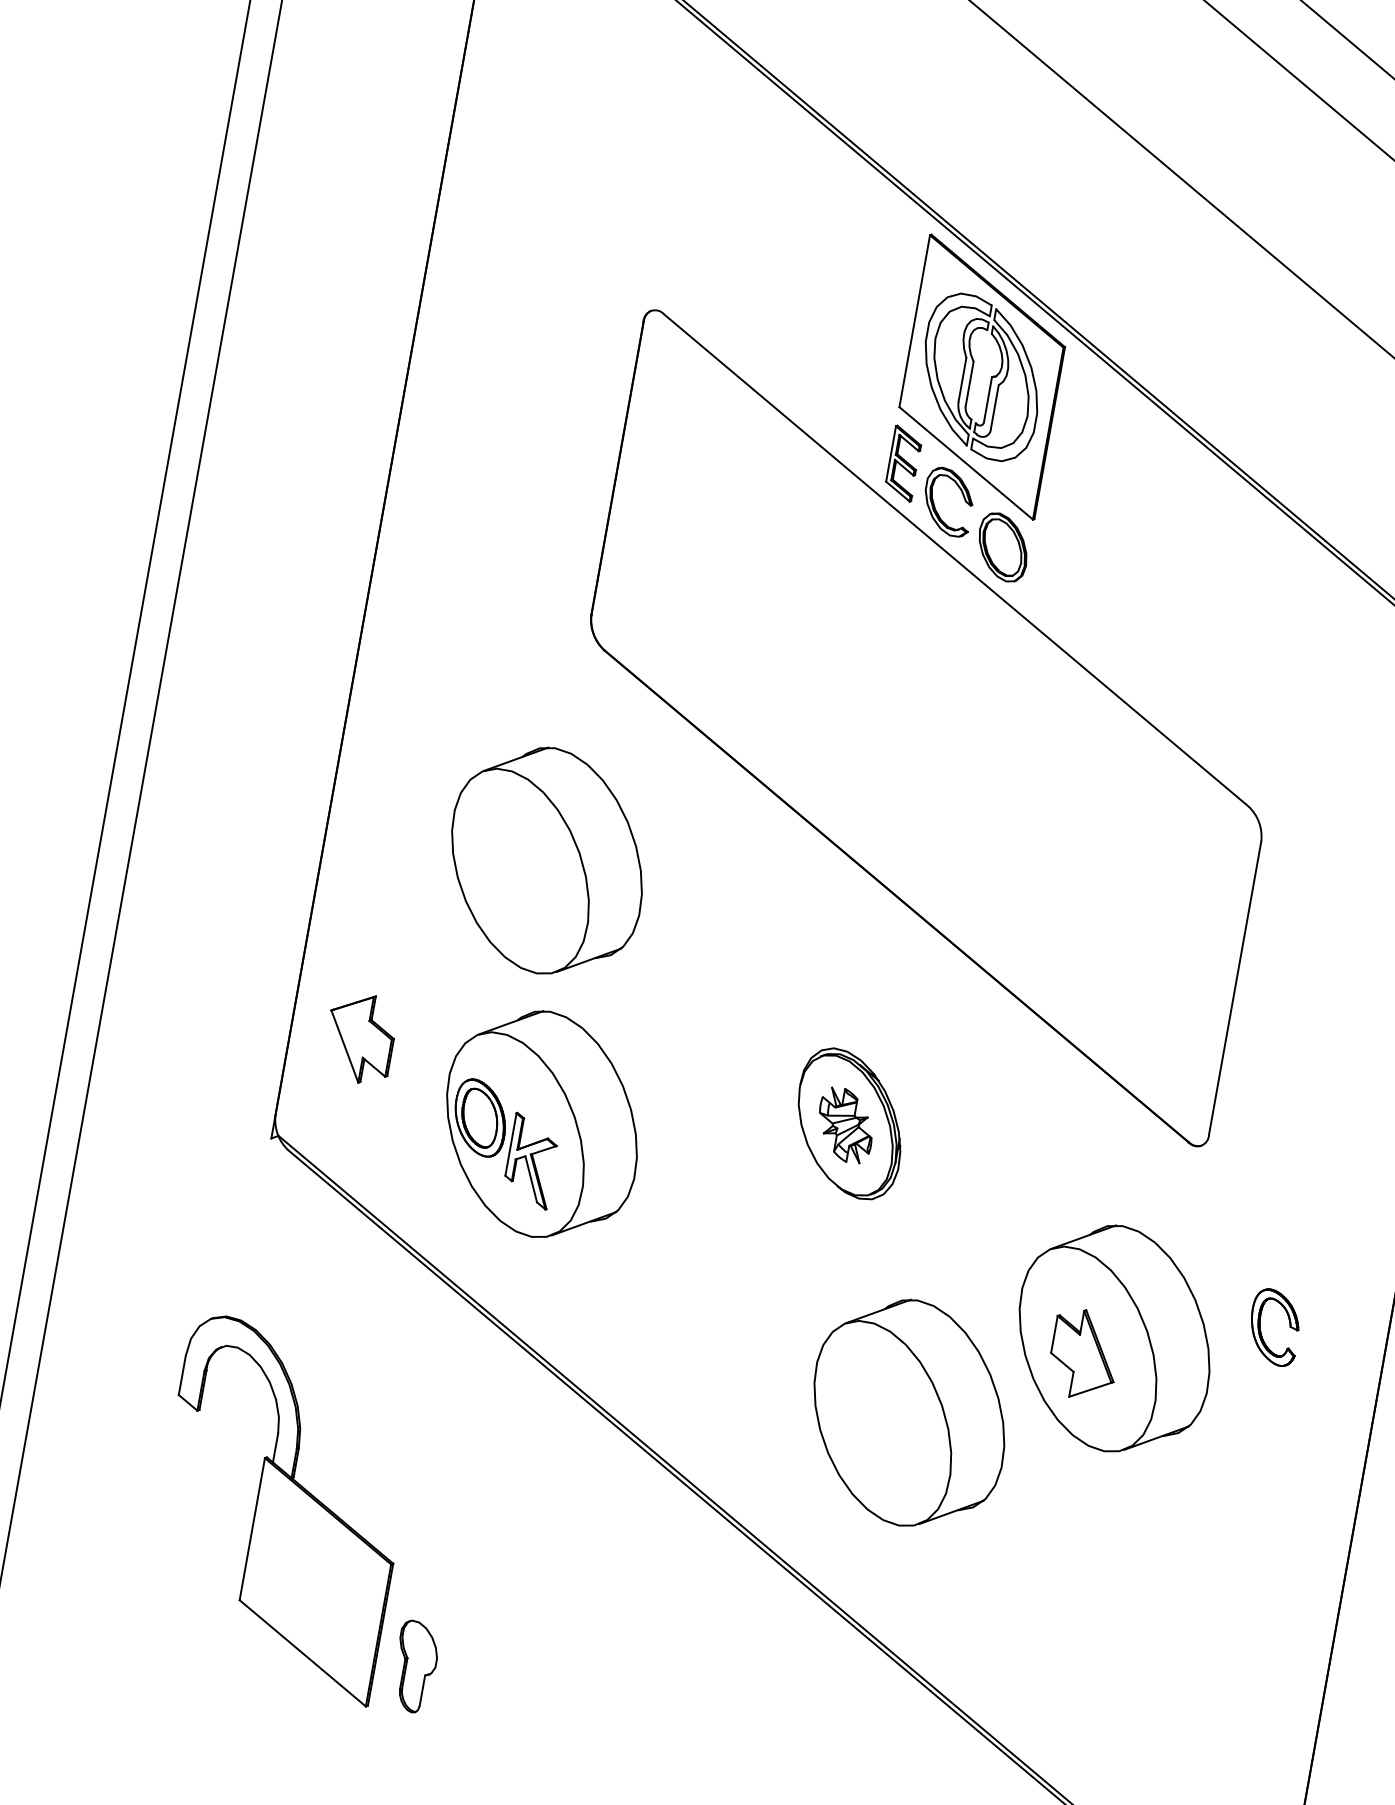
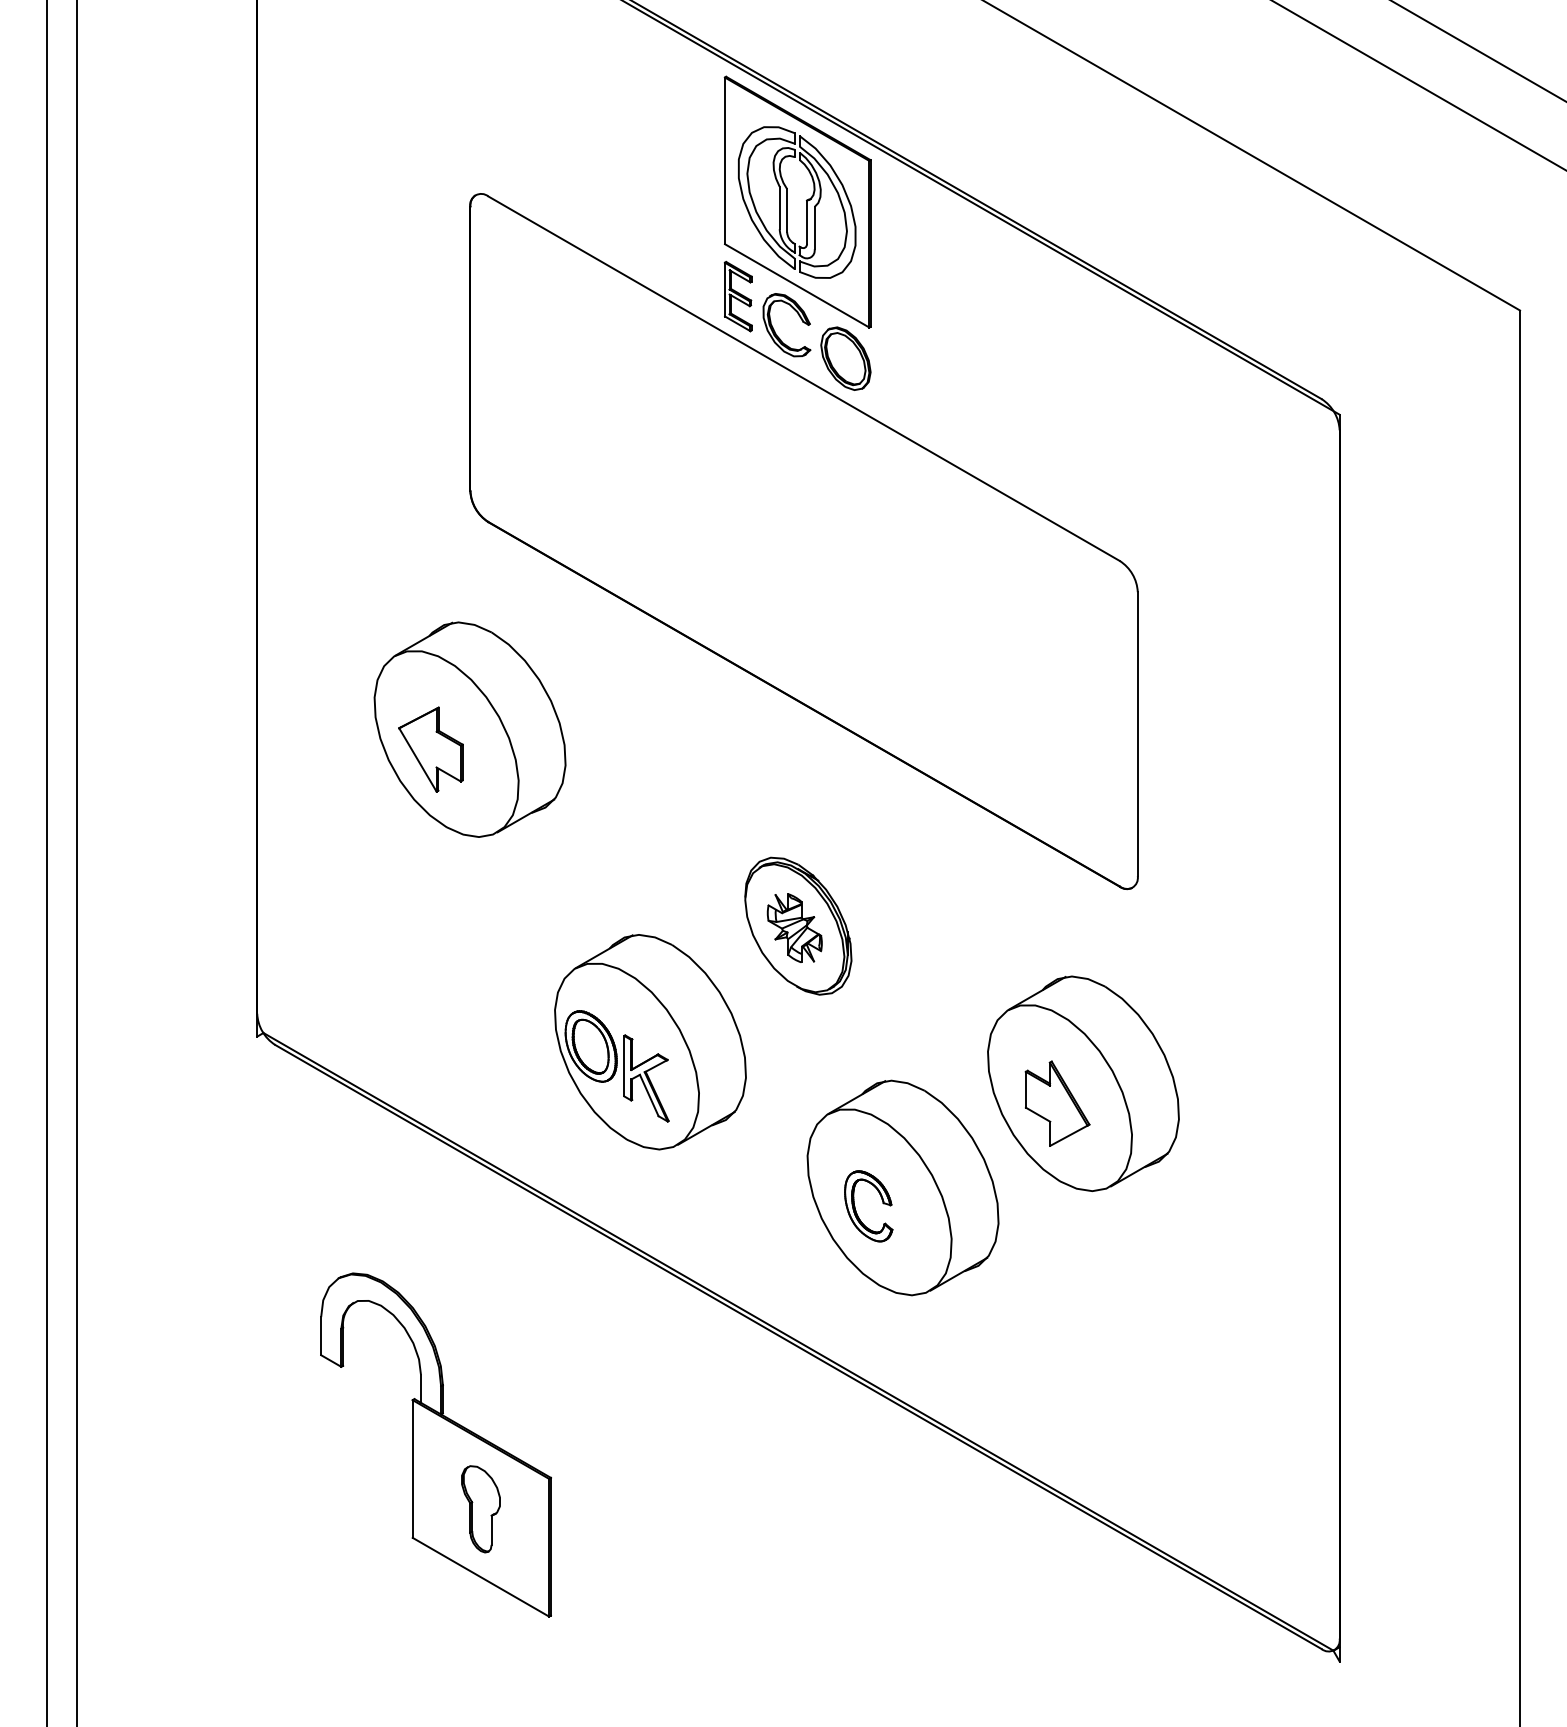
part: (359, 1038) -> (430, 749), moved
part: (542, 1124) -> (650, 1042), moved
part: (1261, 1329) -> (856, 1210), moved
part: (280, 1508) -> (435, 1444), moved

